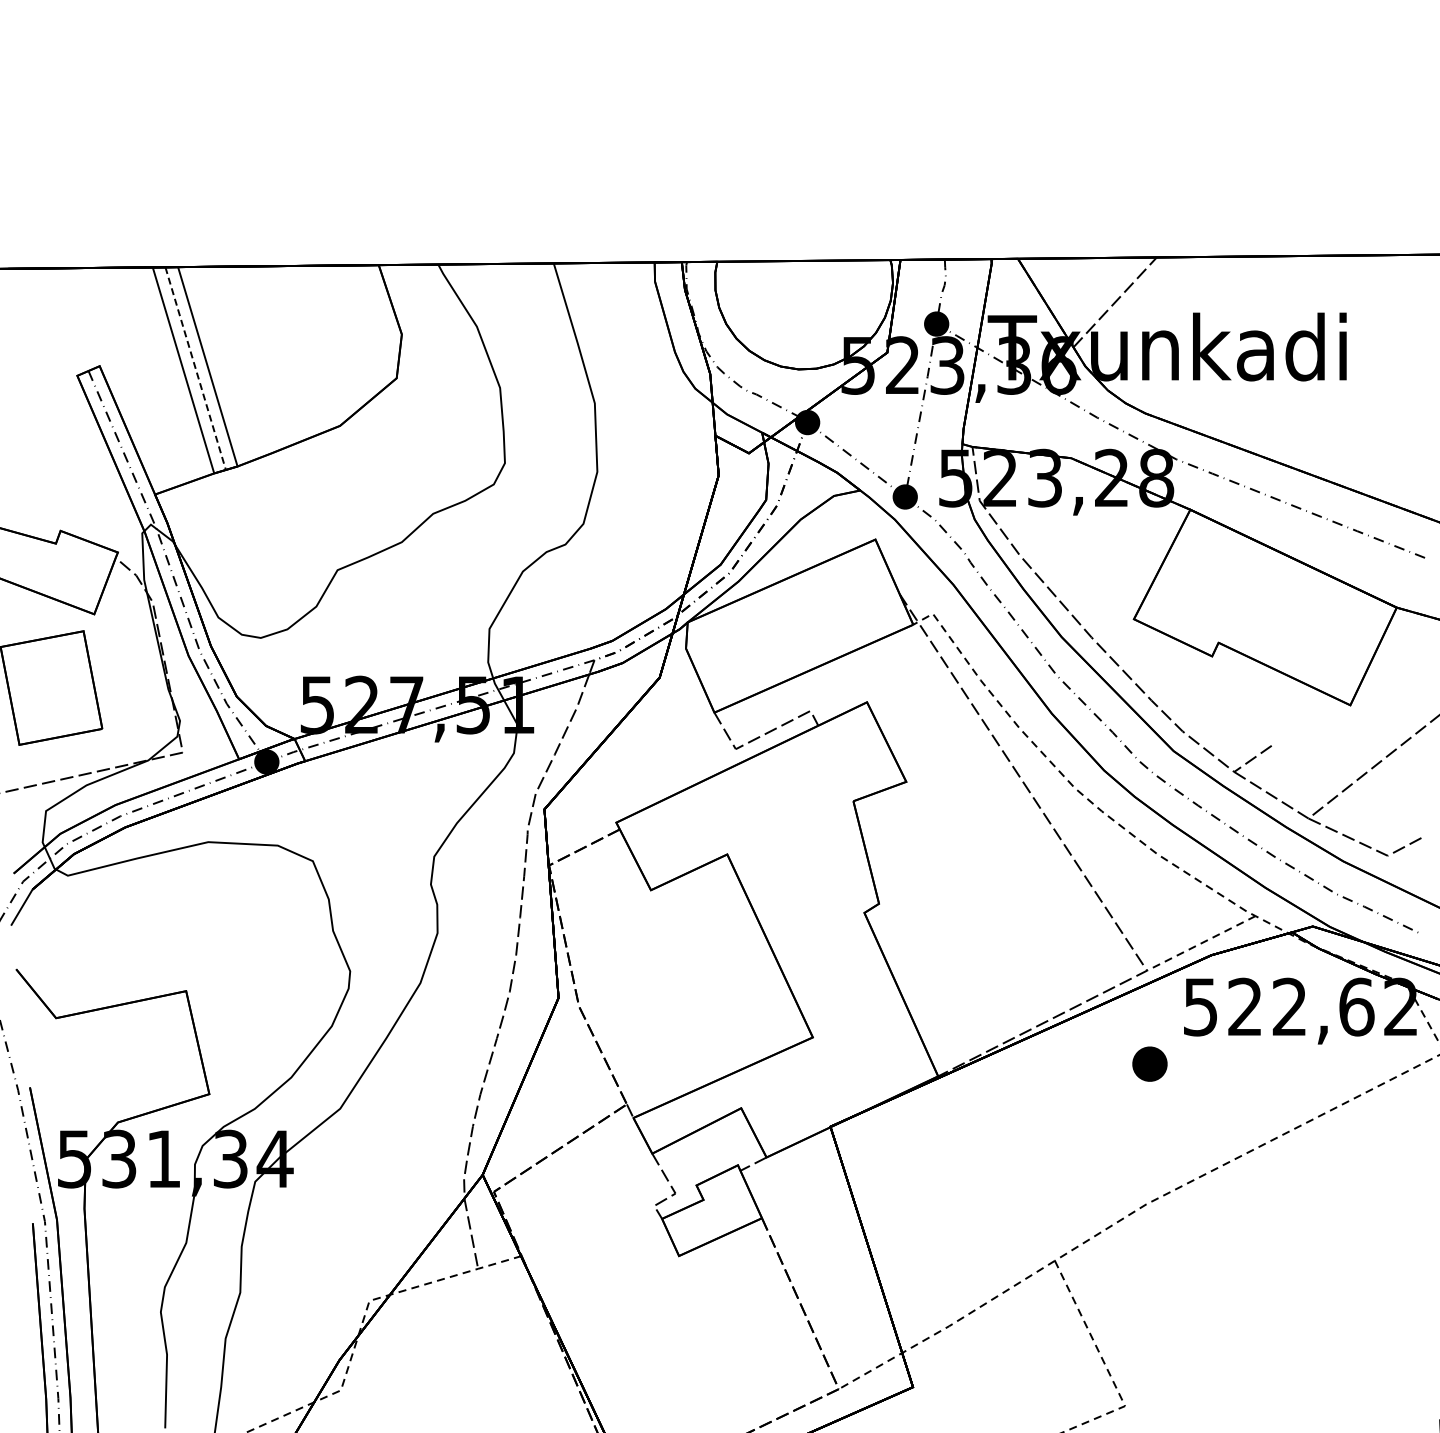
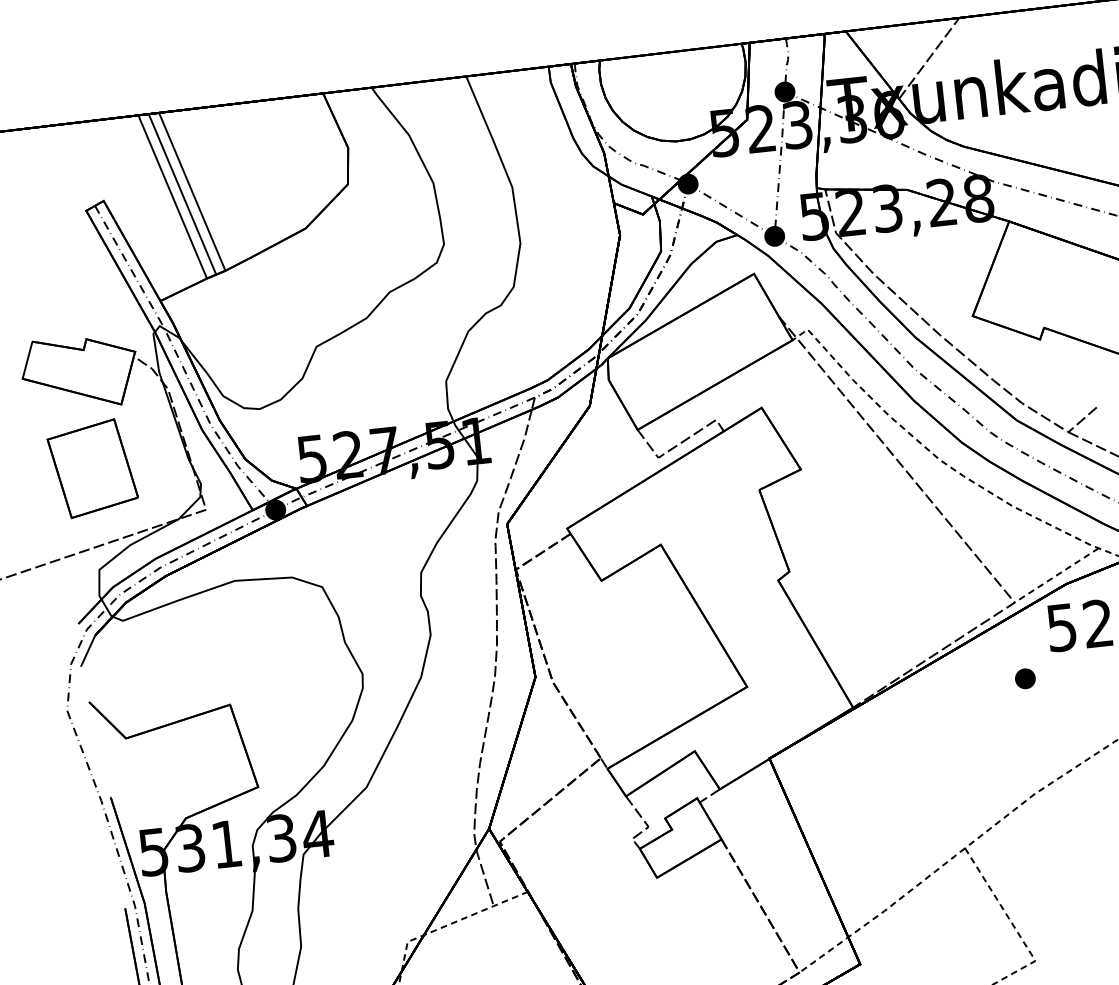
line: (195, 368) -> (182, 194), dashed -> solid
part: (1149, 1063) -> (1024, 678), size x0.71

